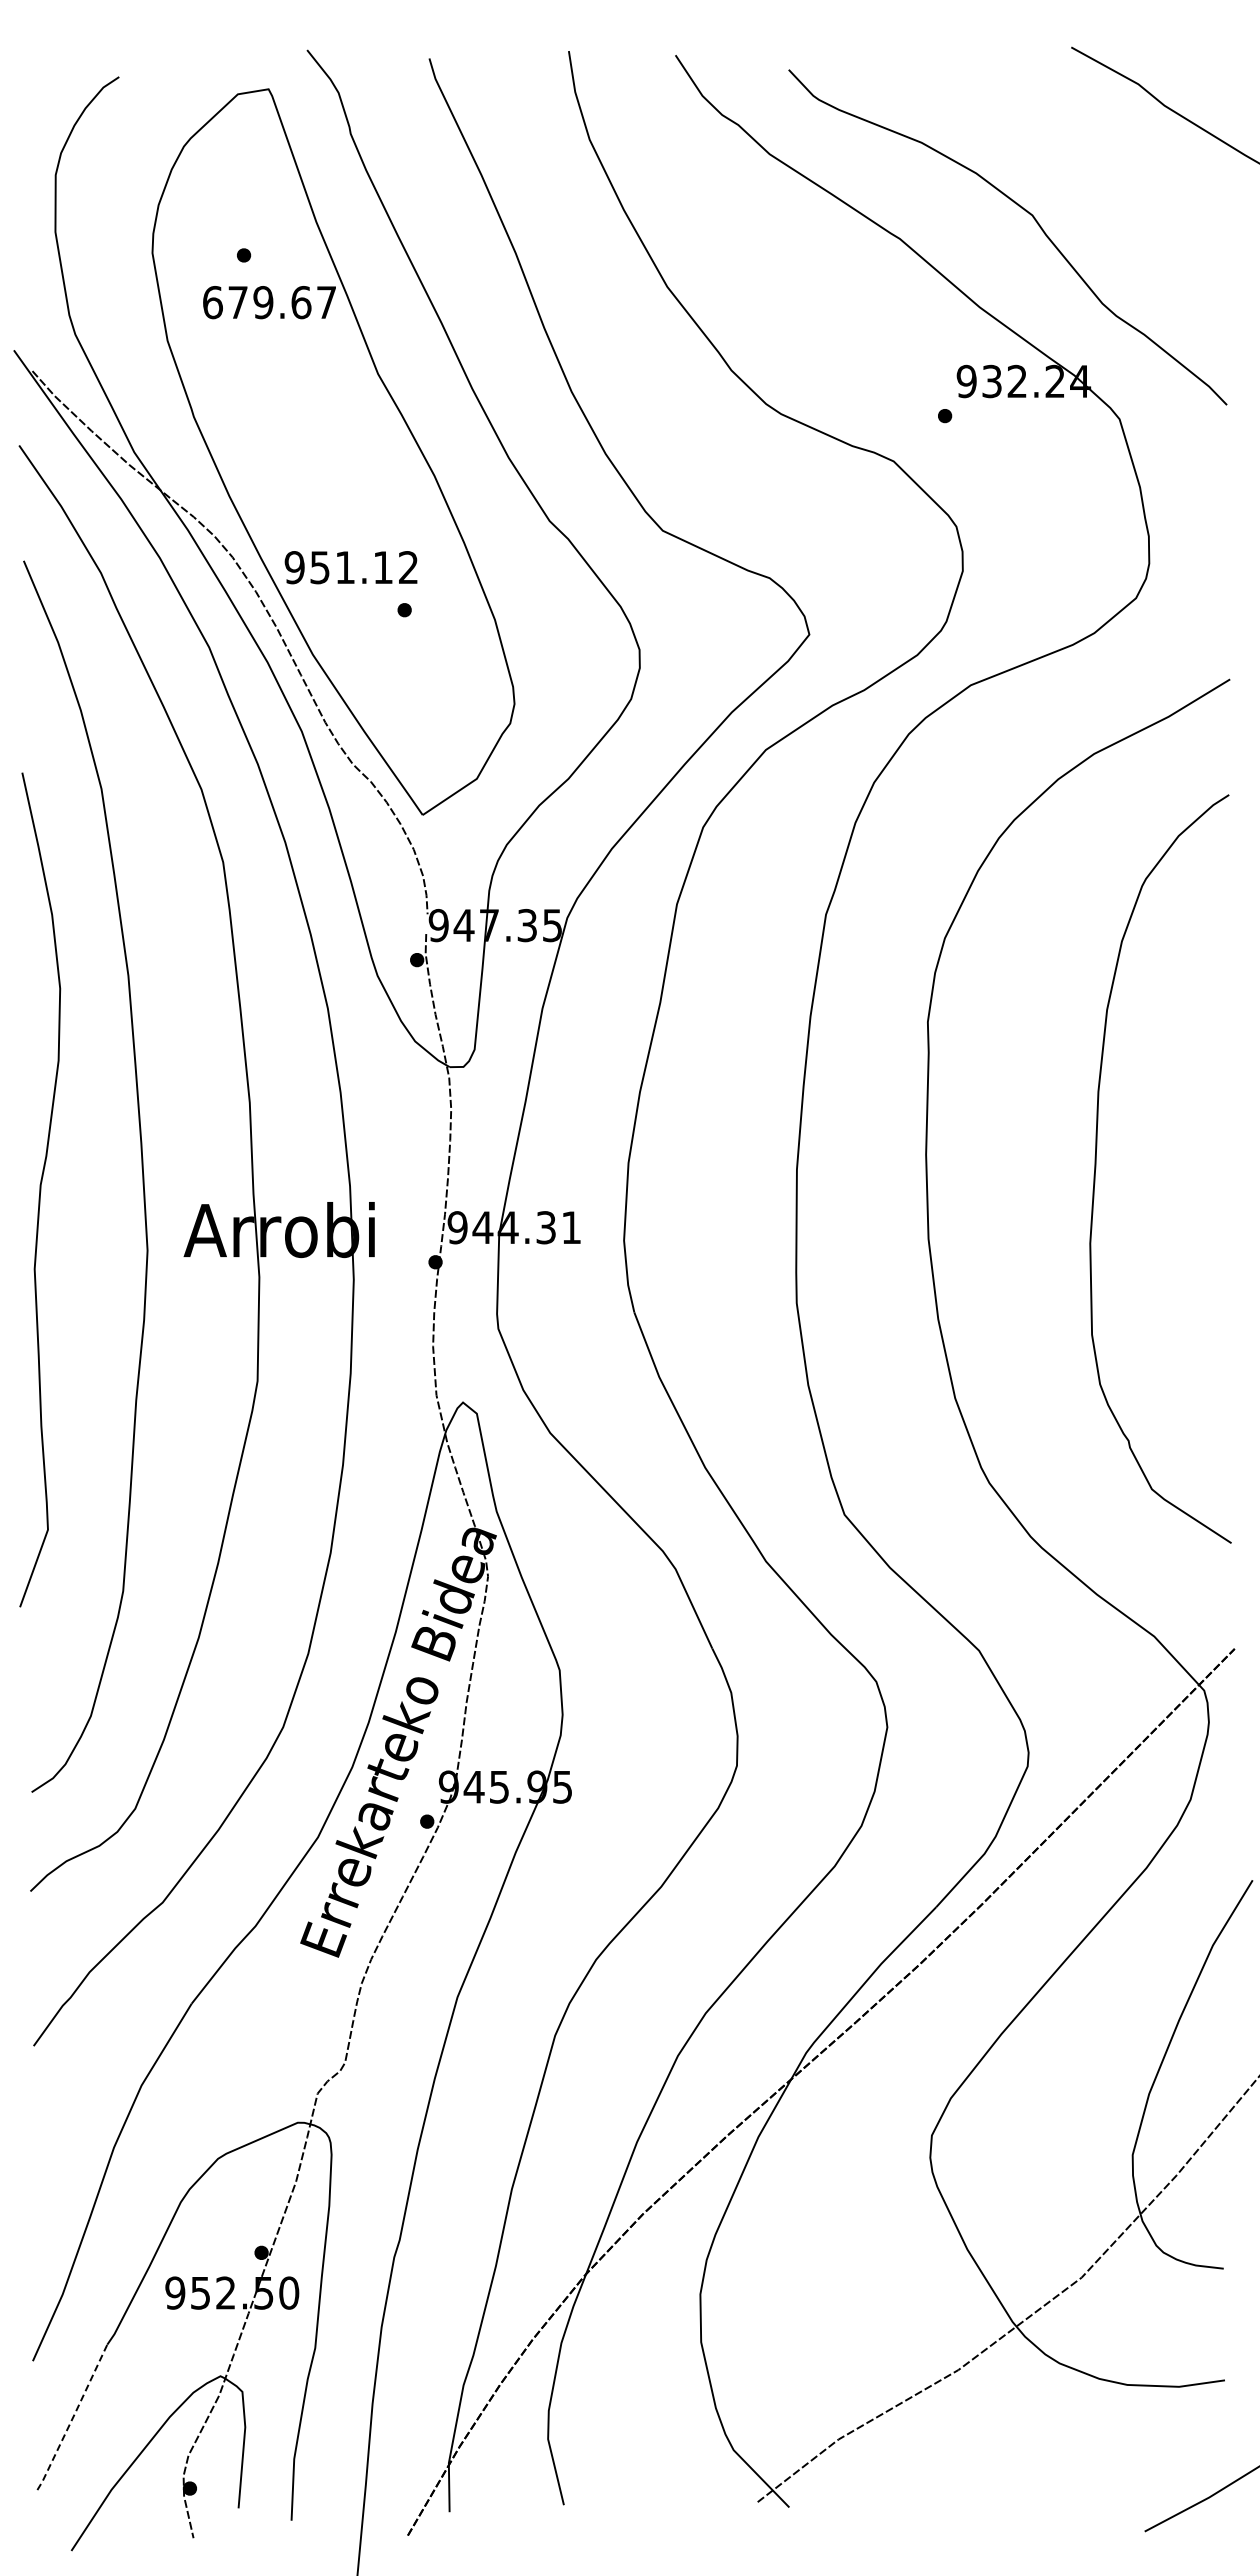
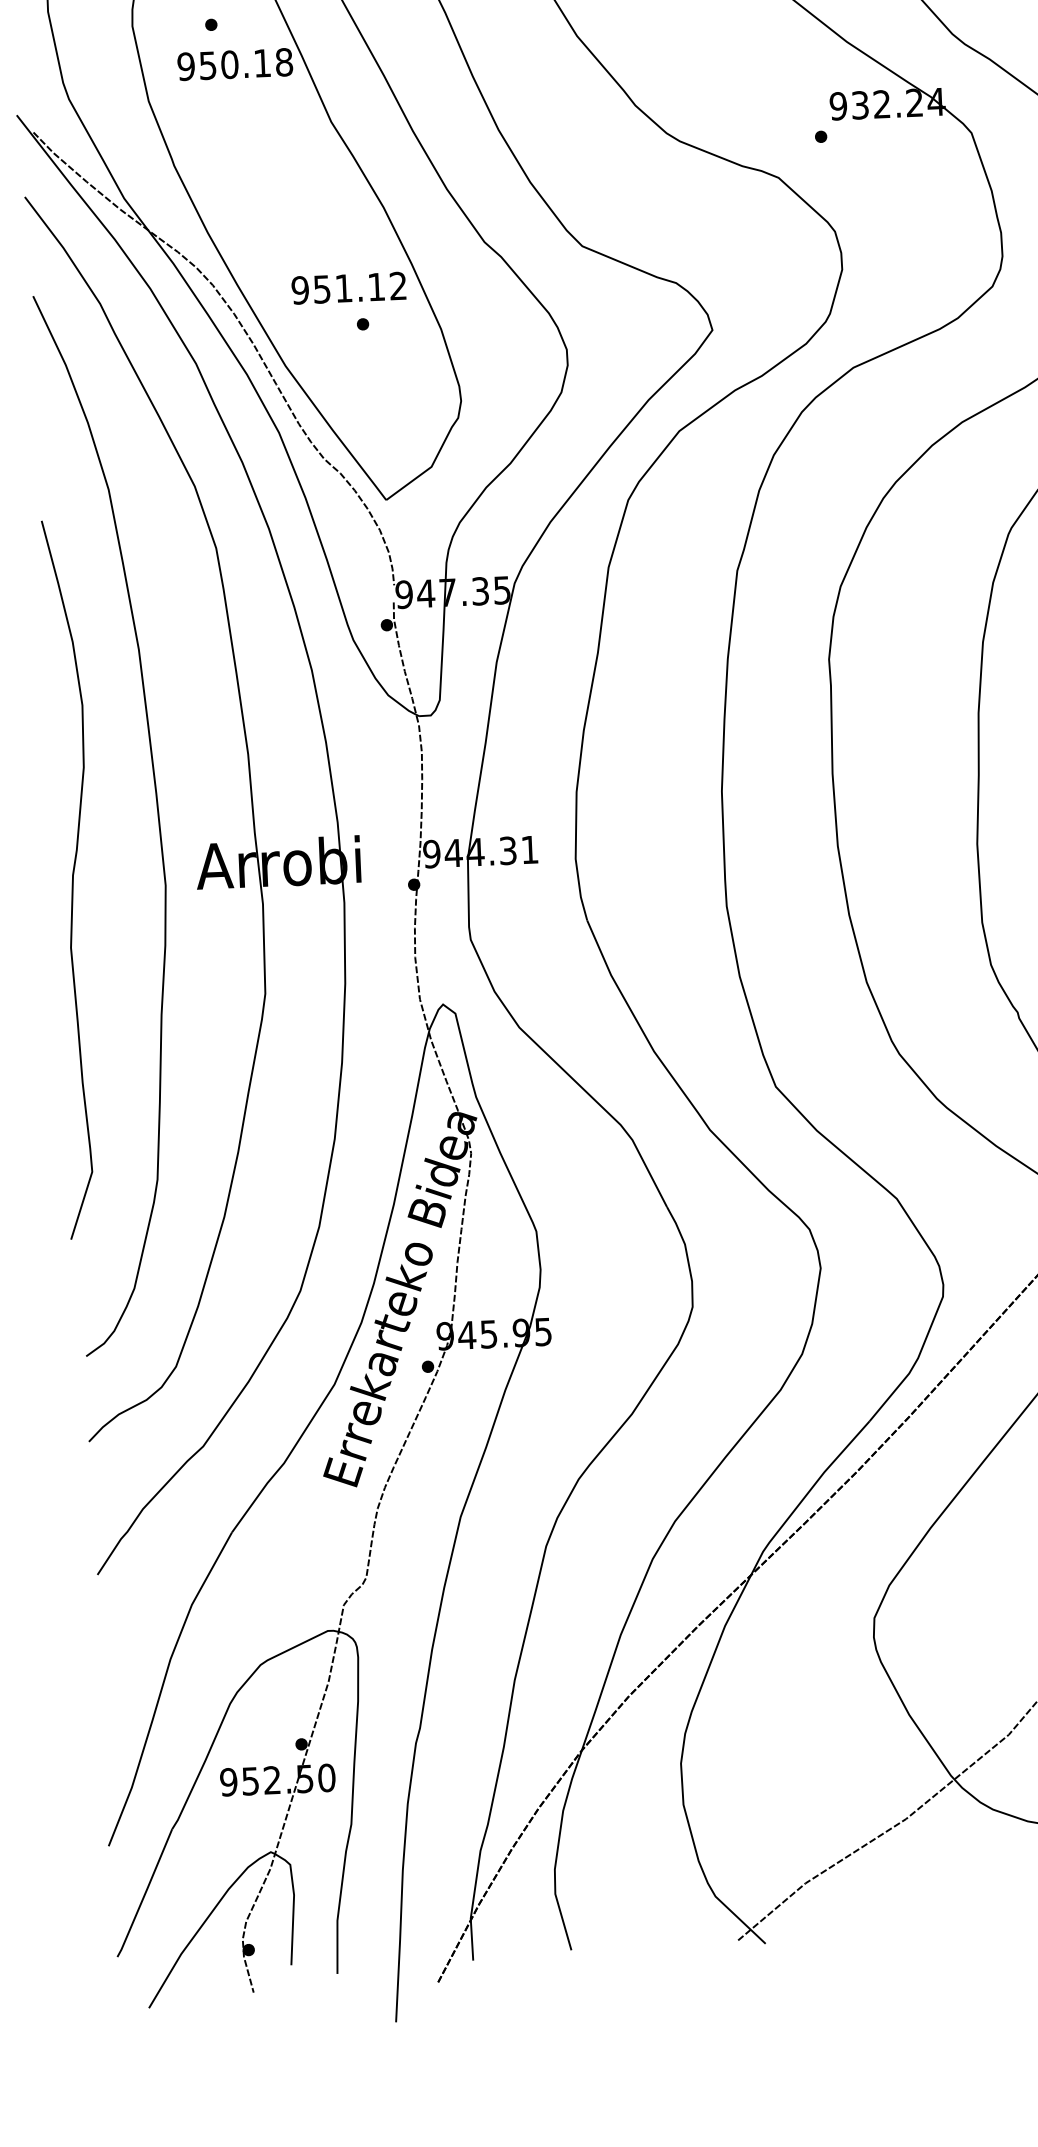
text: (269, 302) -> (235, 64), 679.67 -> 950.18
text: (350, 567) -> (348, 288), moved
curve: (40, 1189) -> (73, 879), moved
line: (73, 2417) -> (145, 1893), dashed -> solid

